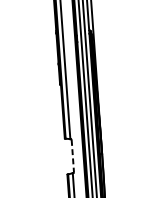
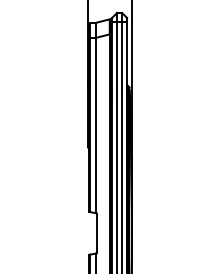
line: (73, 156) -> (97, 233), dashed -> solid

